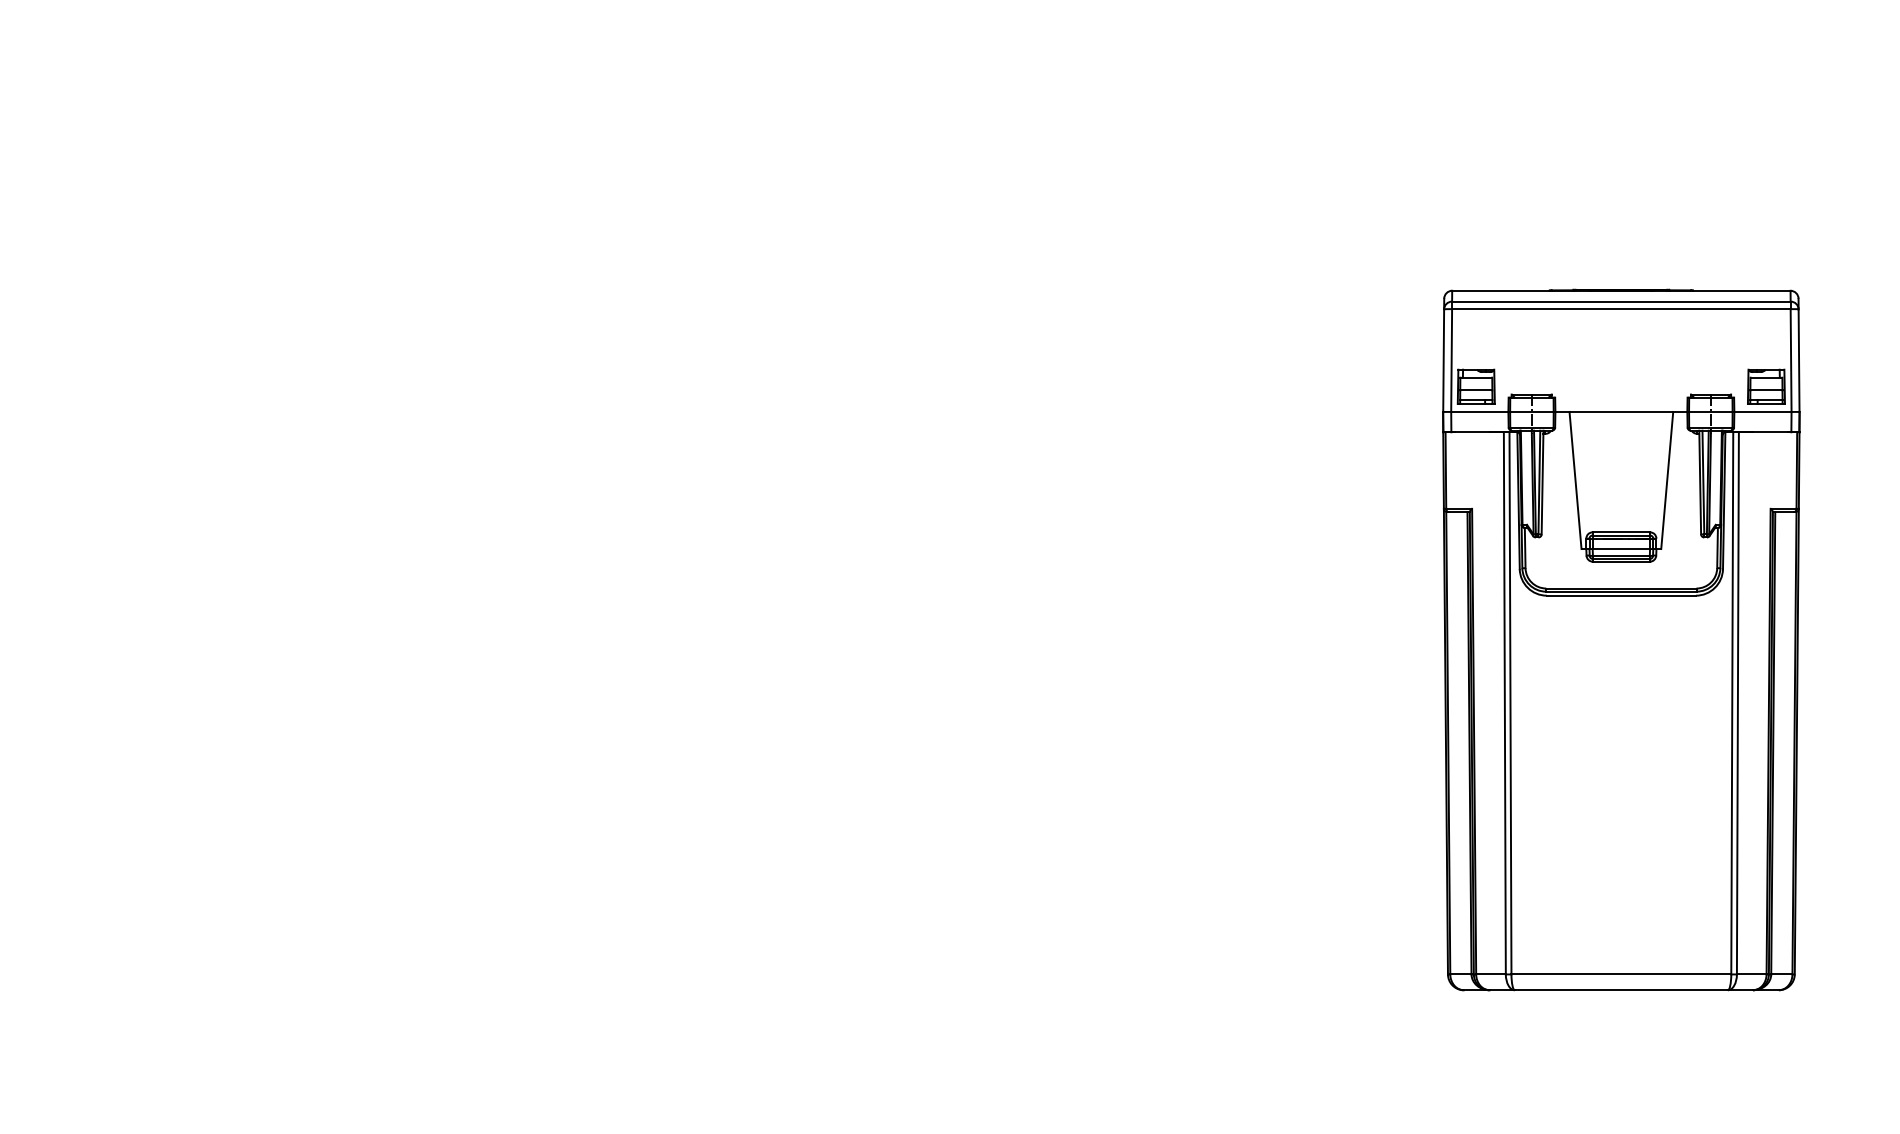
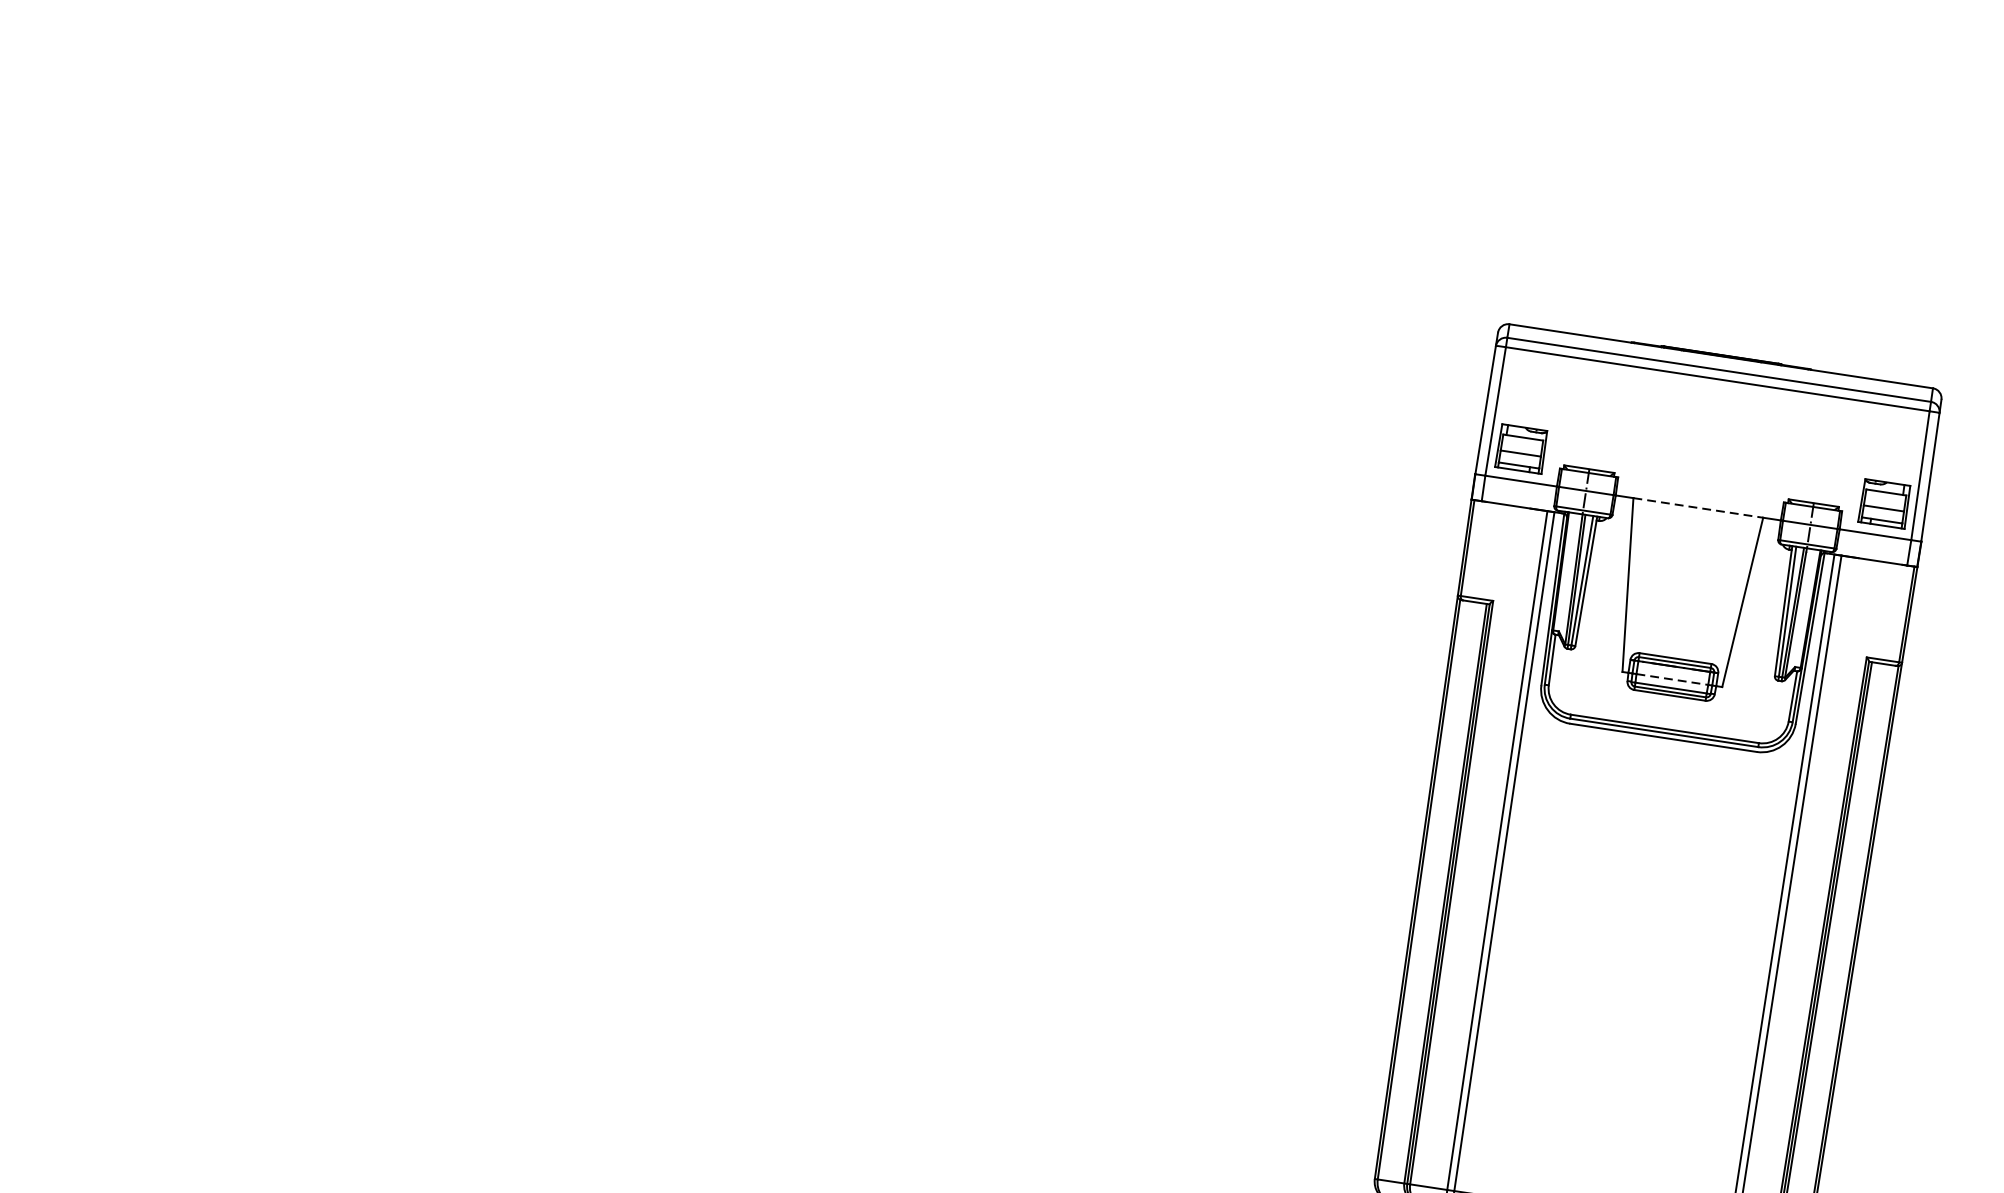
line: (1621, 411) -> (1698, 507), solid -> dashed
line: (1621, 549) -> (1672, 680), solid -> dashed

